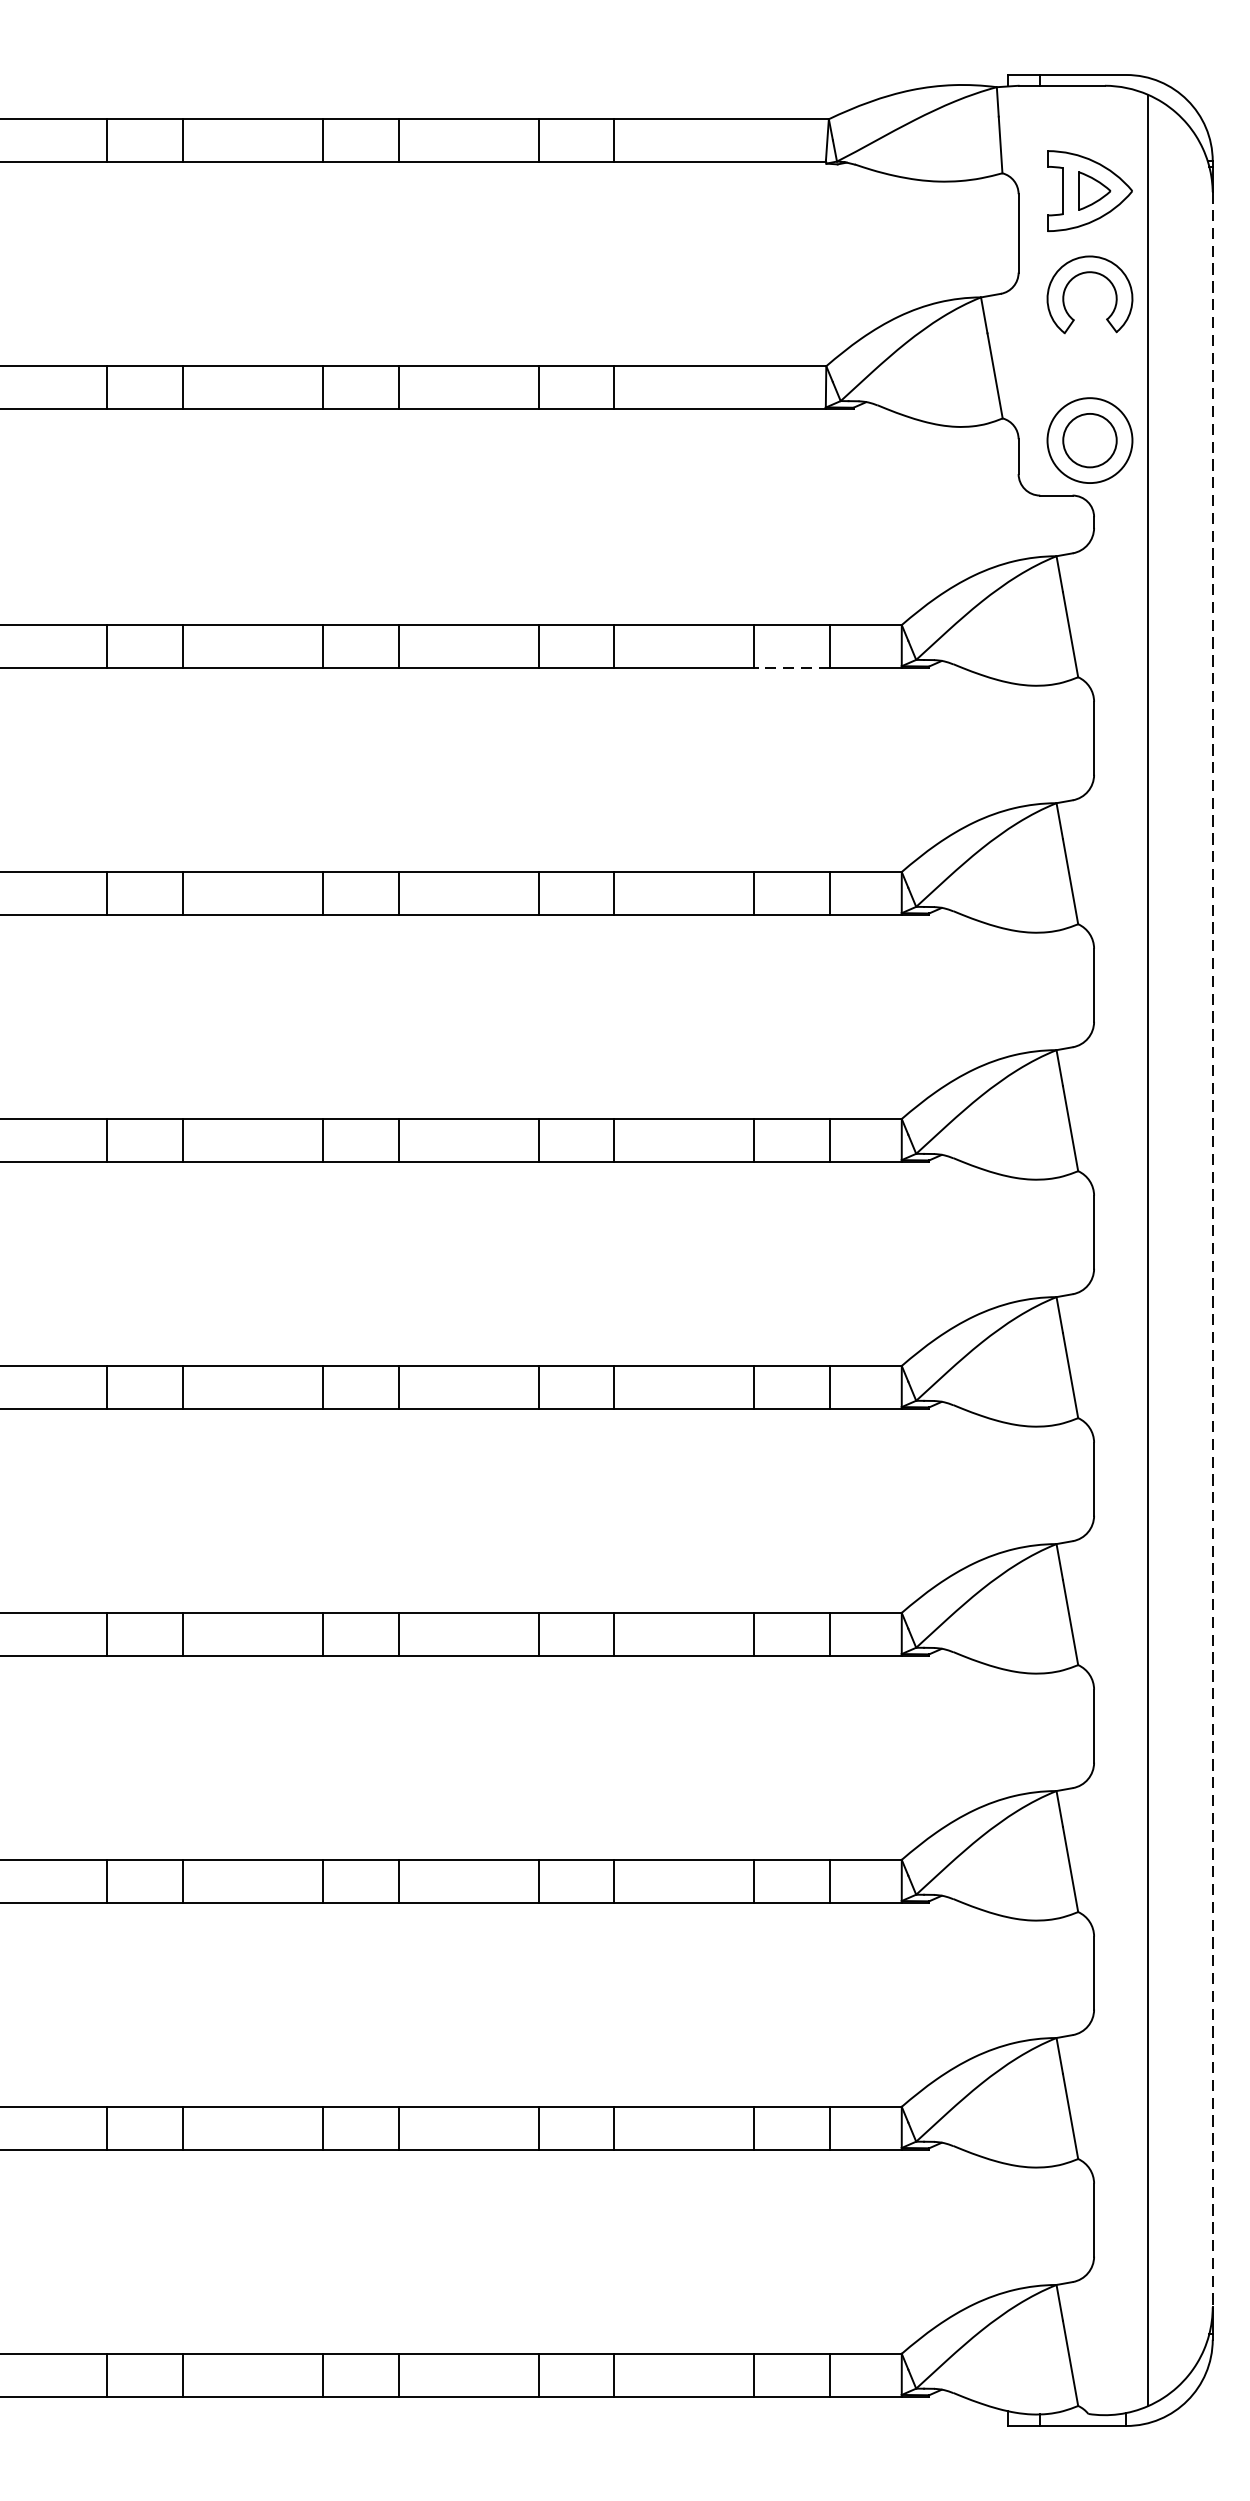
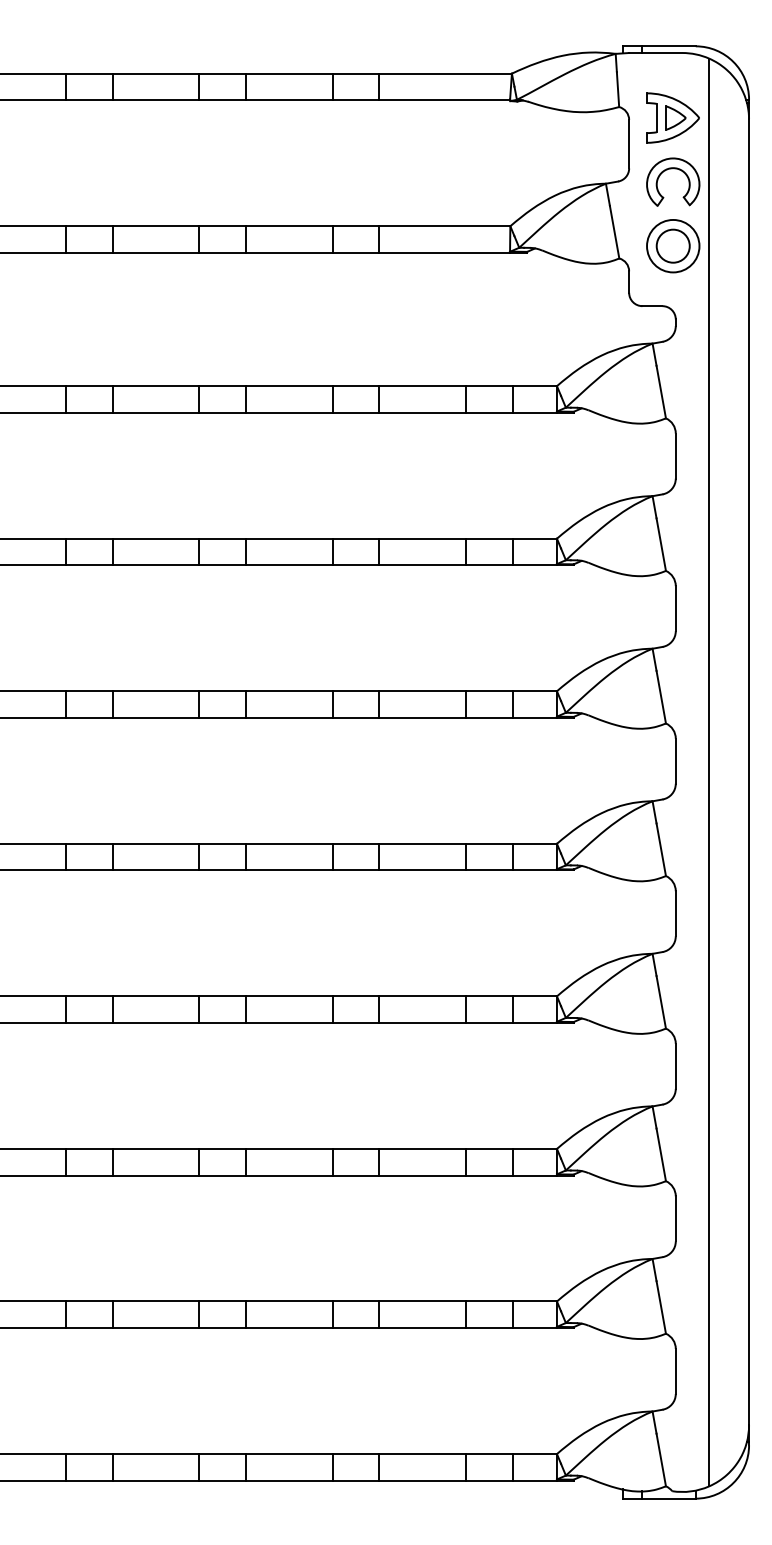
part: (1090, 441) -> (673, 246), moved
line: (790, 667) -> (488, 412), dashed -> solid
line: (1213, 1250) -> (749, 772), dashed -> solid

